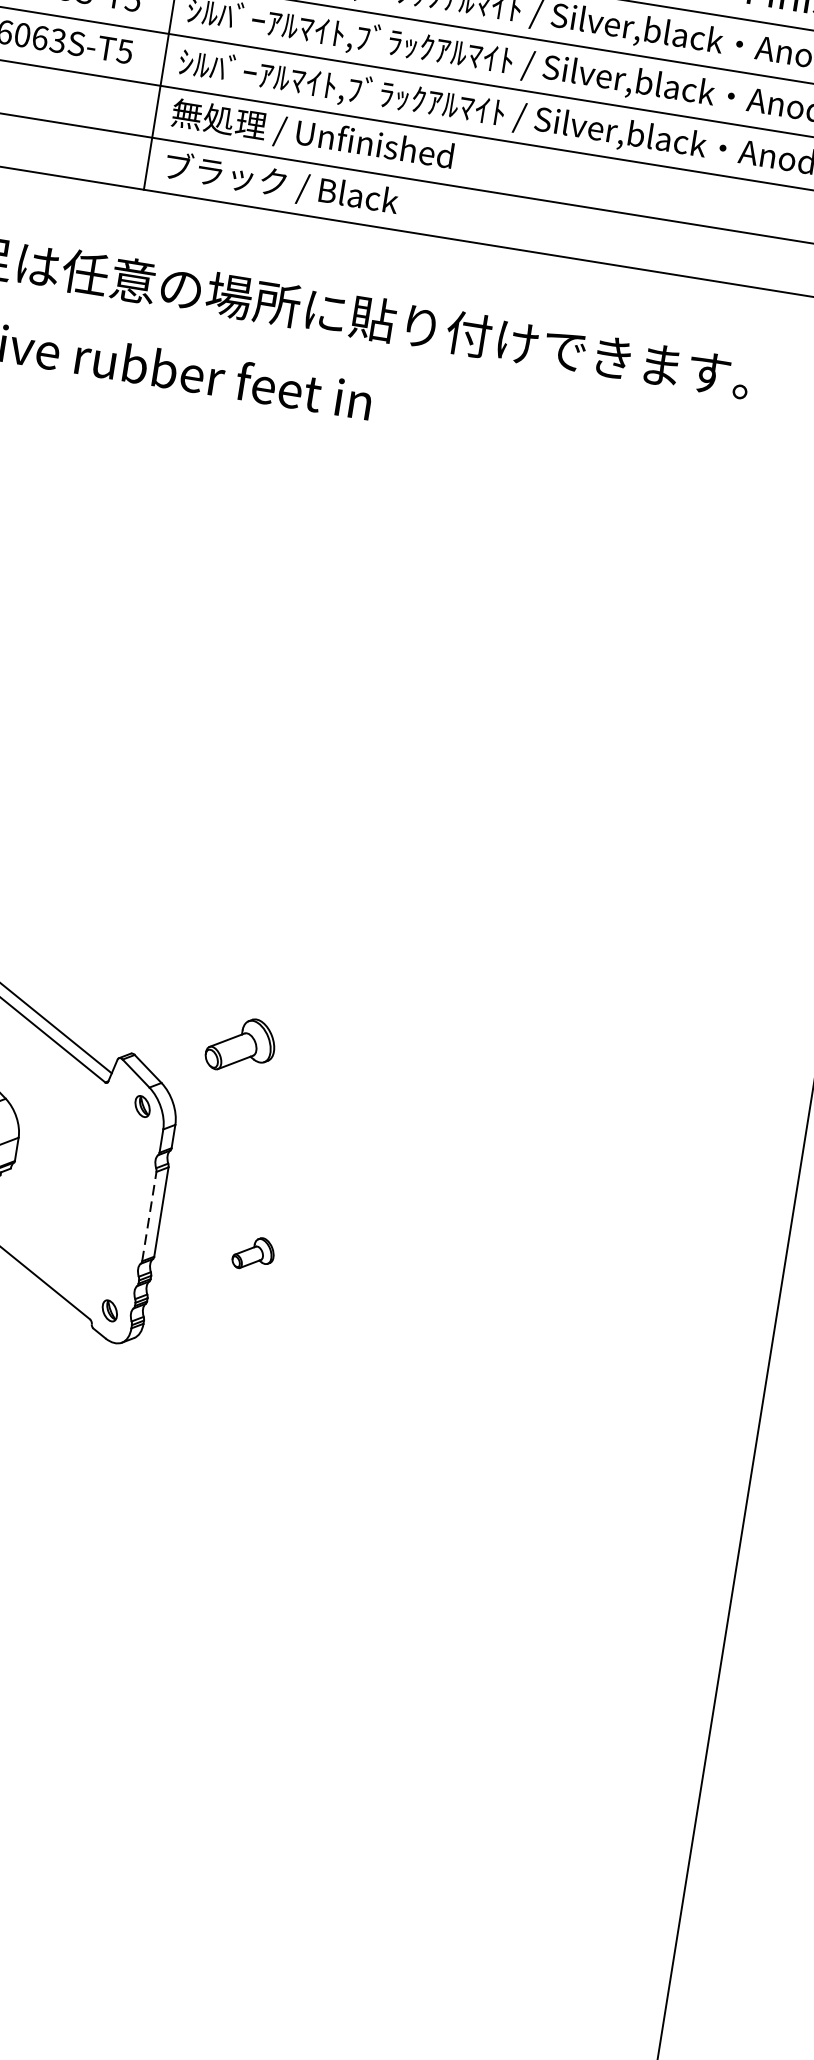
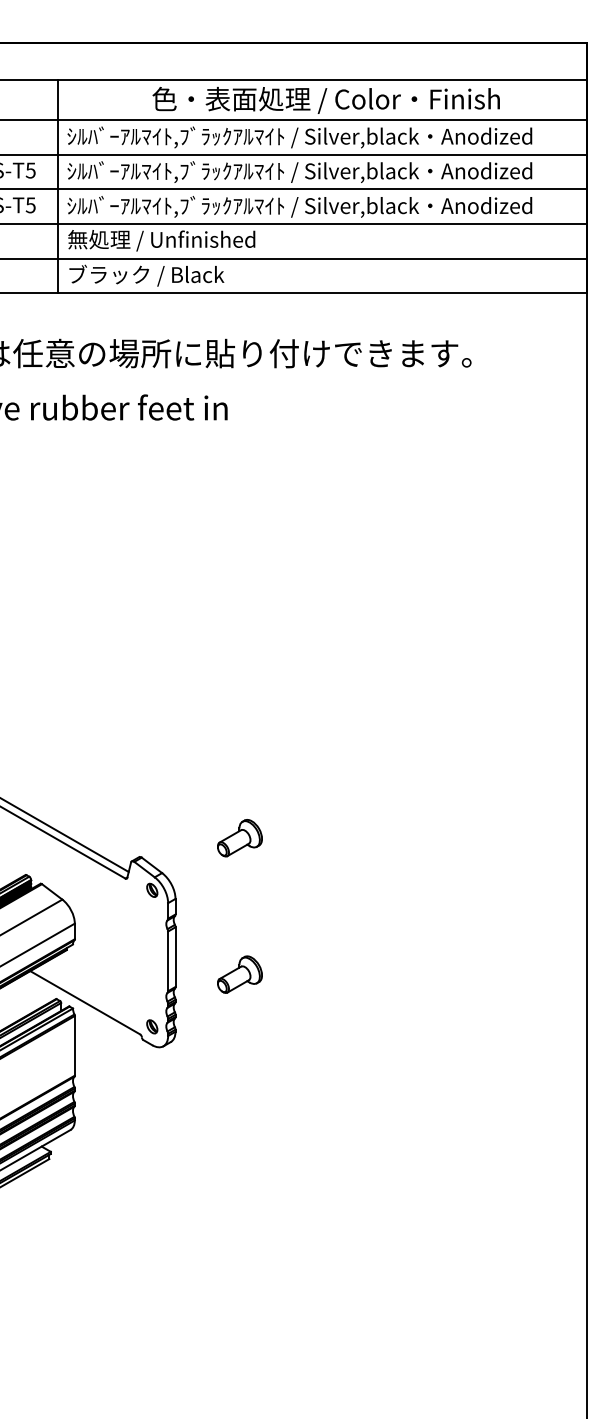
part: (240, 1045) -> (239, 838), moved
line: (149, 1216) -> (168, 961), dashed -> solid
part: (253, 1253) -> (239, 974), size x1.67

